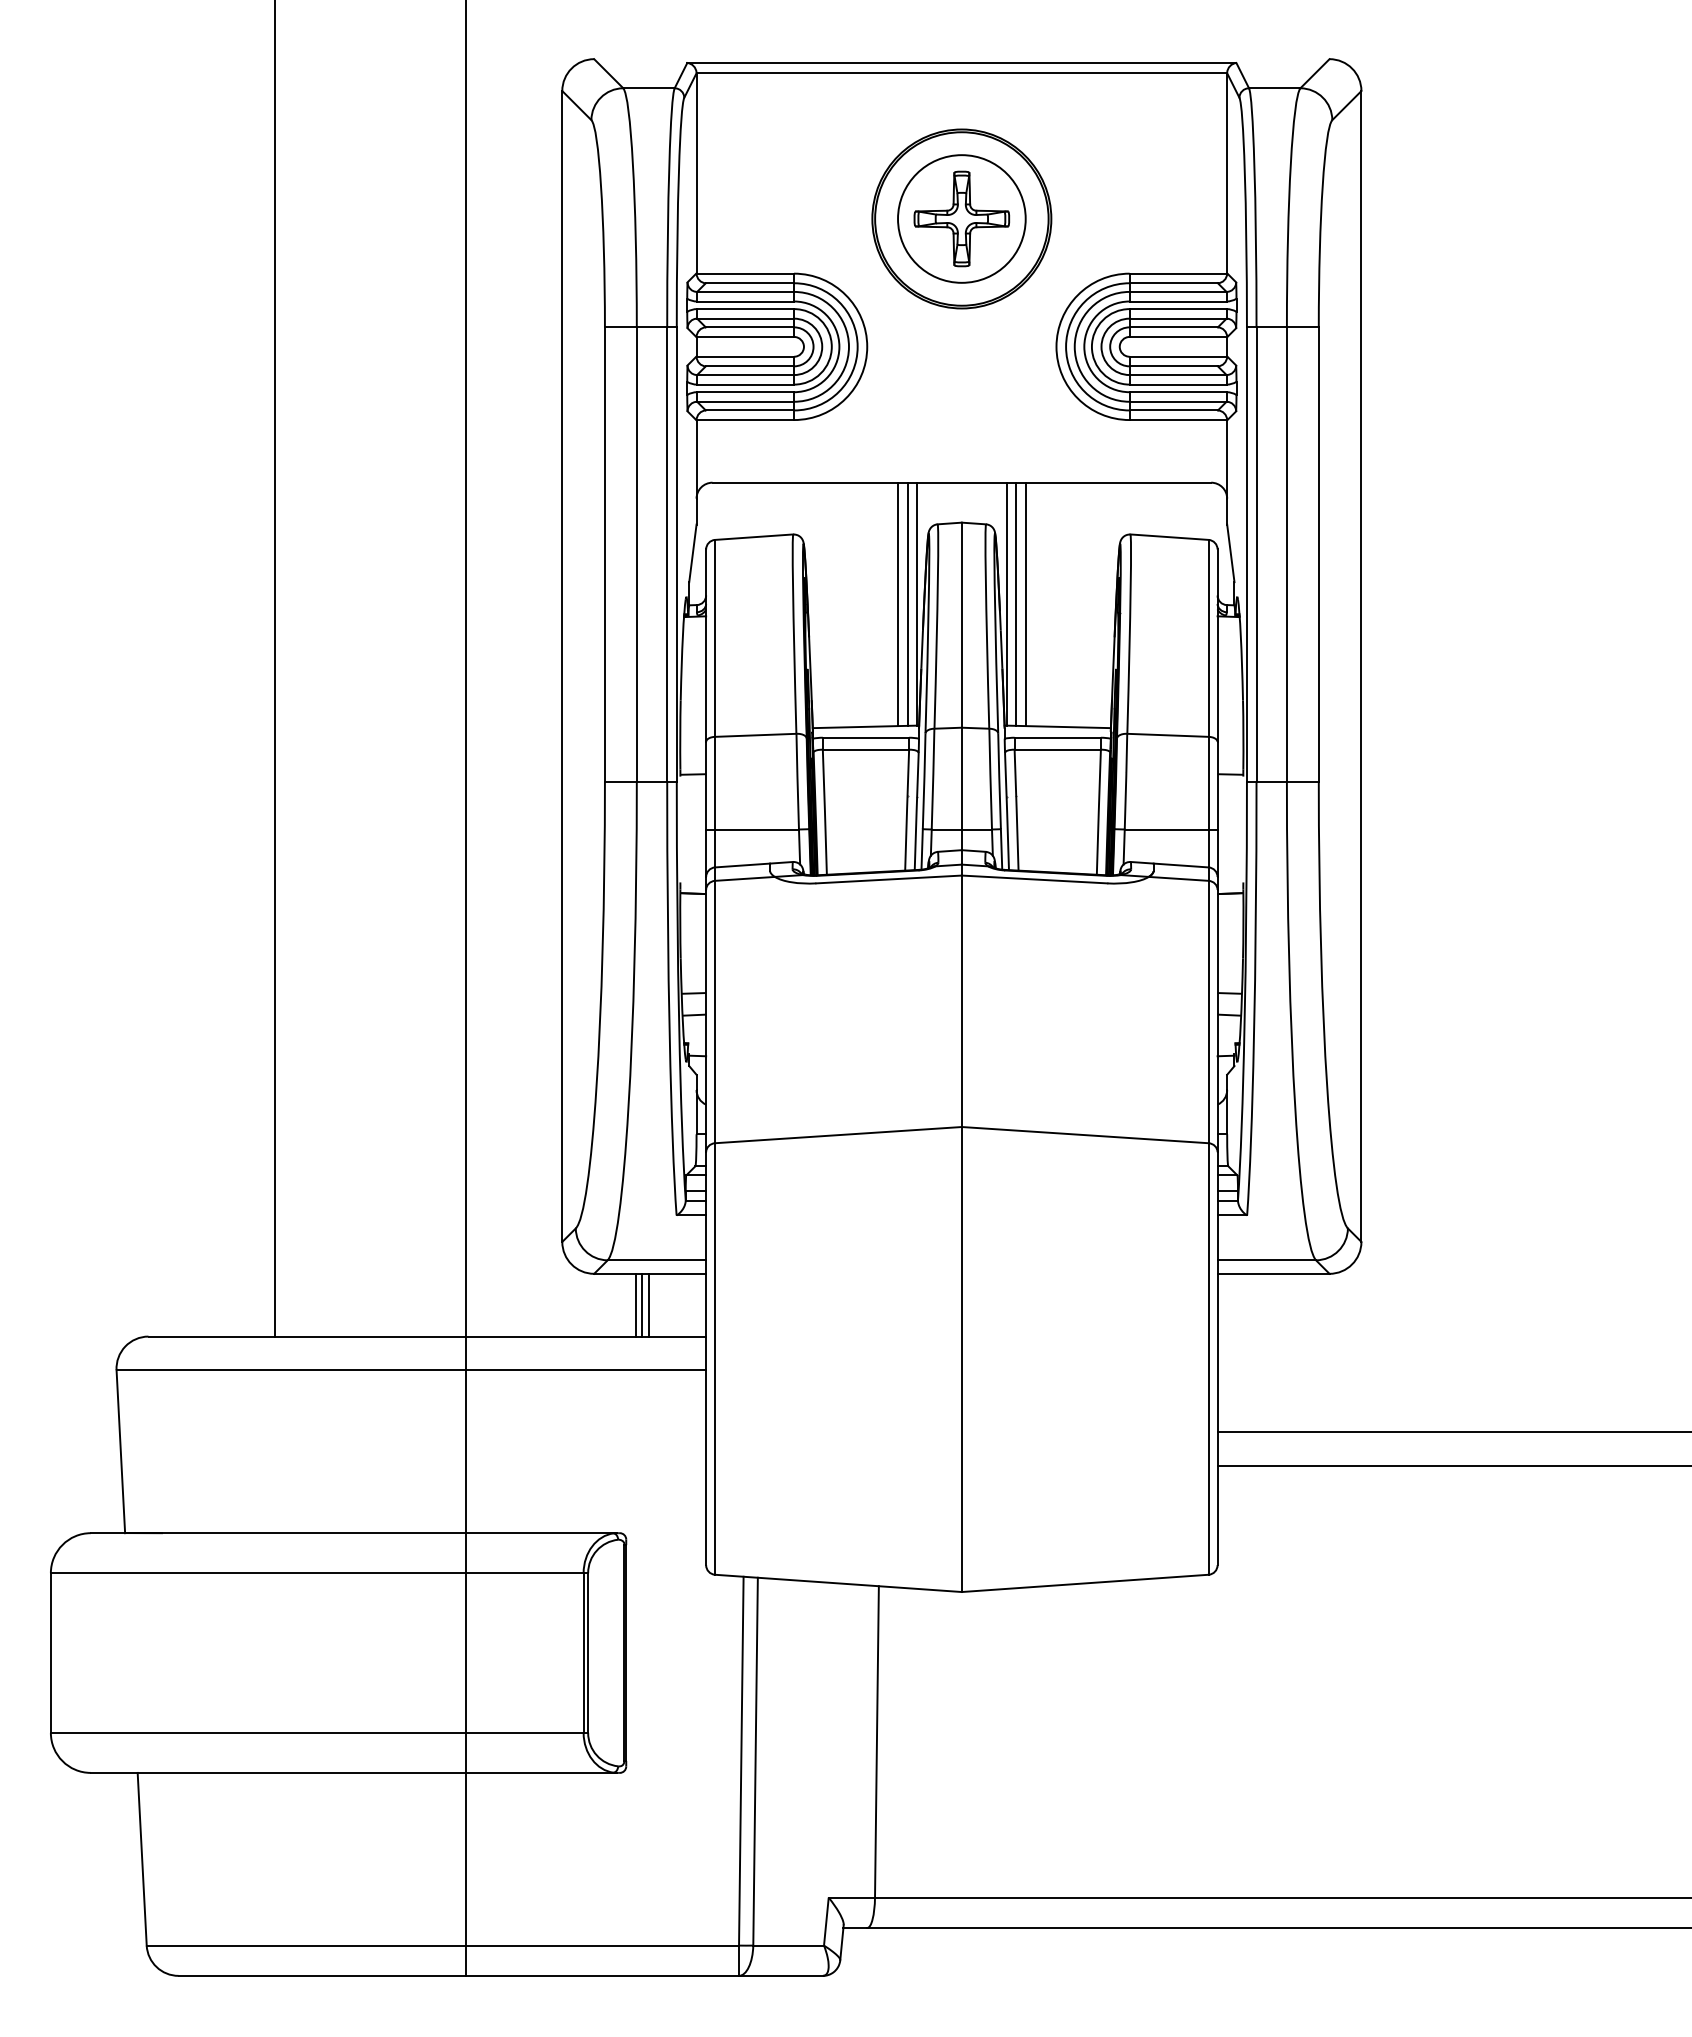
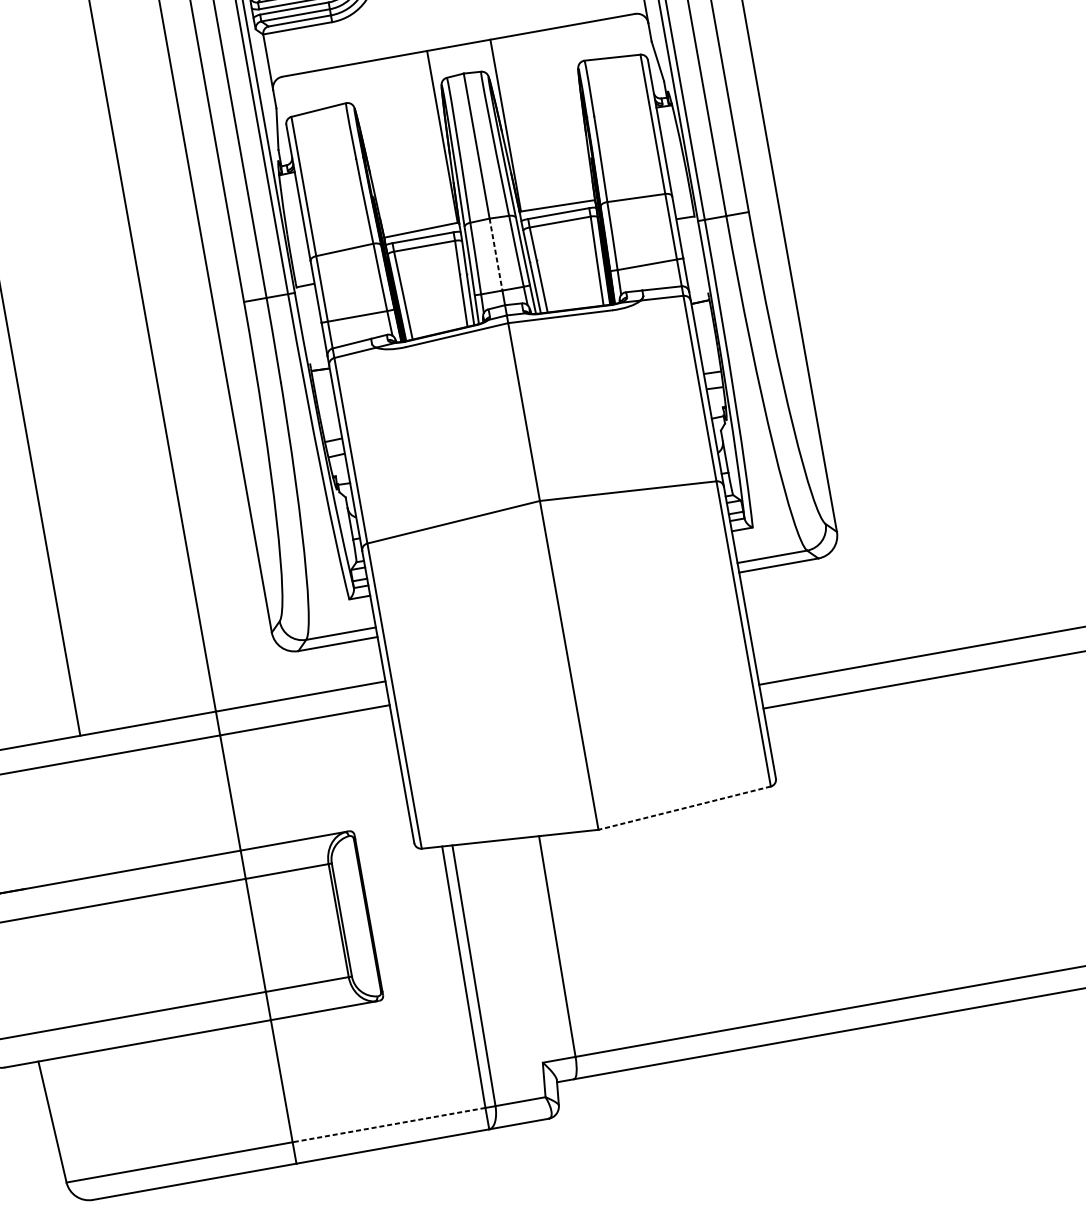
line: (907, 603) -> (435, 137), removed
line: (1016, 603) -> (512, 123), removed
line: (897, 604) -> (428, 139), removed
line: (1025, 604) -> (519, 123), removed
line: (961, 778) -> (495, 254), solid -> dashed
line: (635, 1304) -> (331, 667), removed
line: (642, 1304) -> (336, 666), removed
line: (648, 1304) -> (340, 665), removed
line: (1085, 1583) -> (684, 808), solid -> dashed
line: (602, 1945) -> (388, 1125), solid -> dashed

